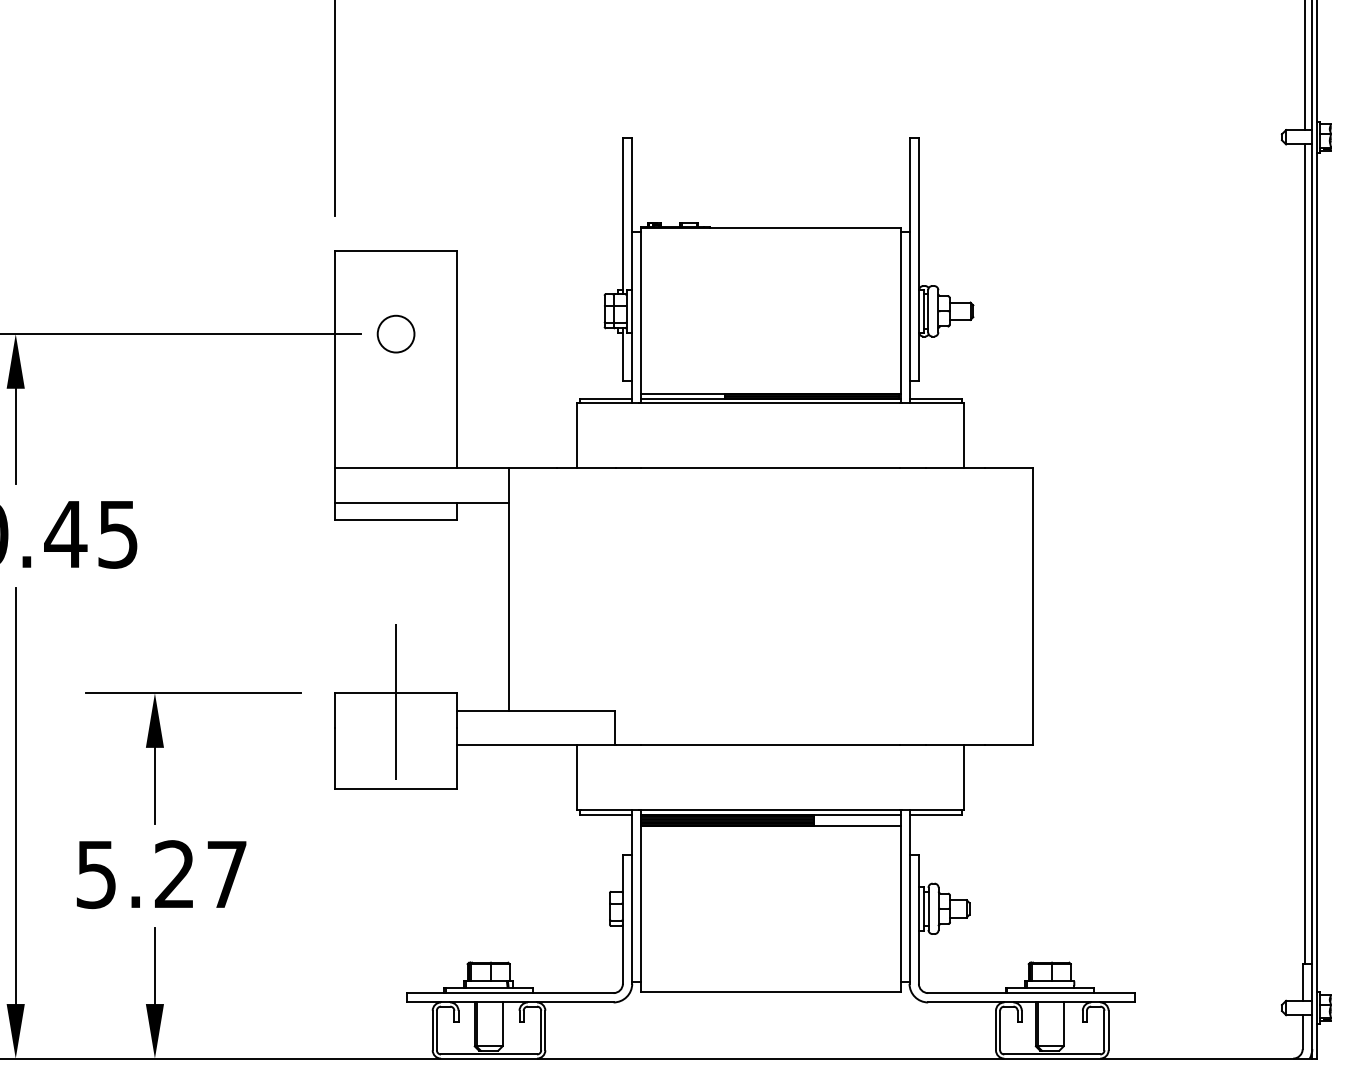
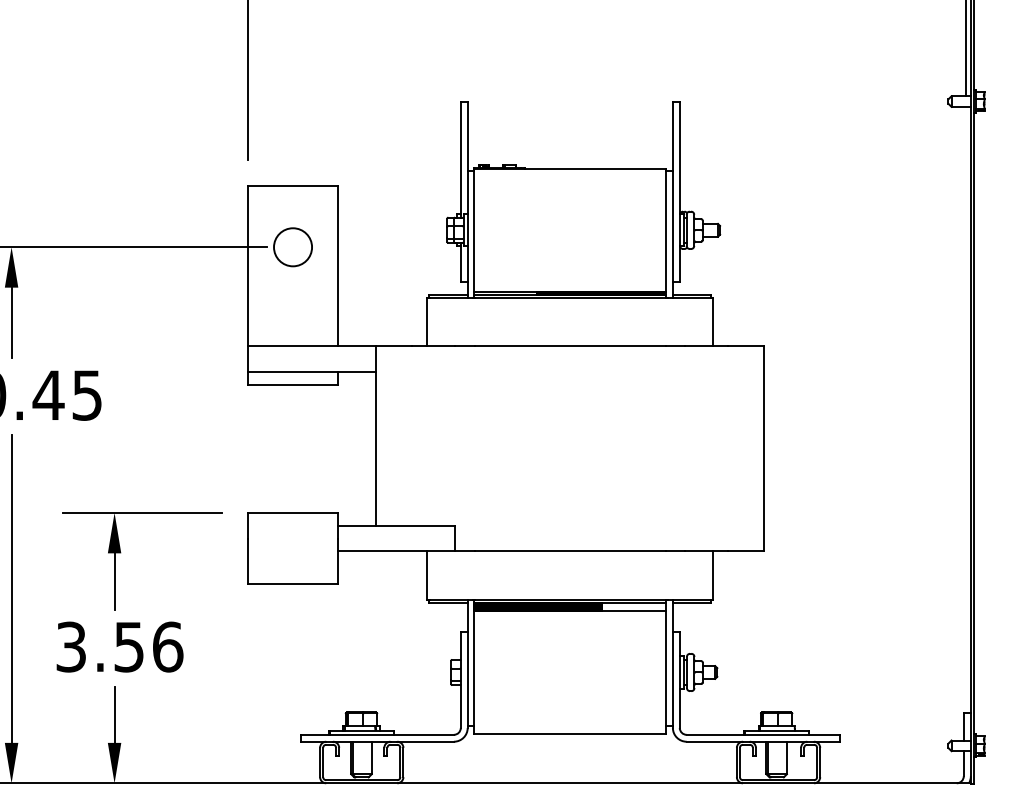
circle: (395, 333) -> (292, 246), size x1.4
line: (1305, 554) -> (965, 410), removed
line: (396, 701) -> (293, 519), removed
text: (162, 874) -> (120, 647), 5.27 -> 3.56

